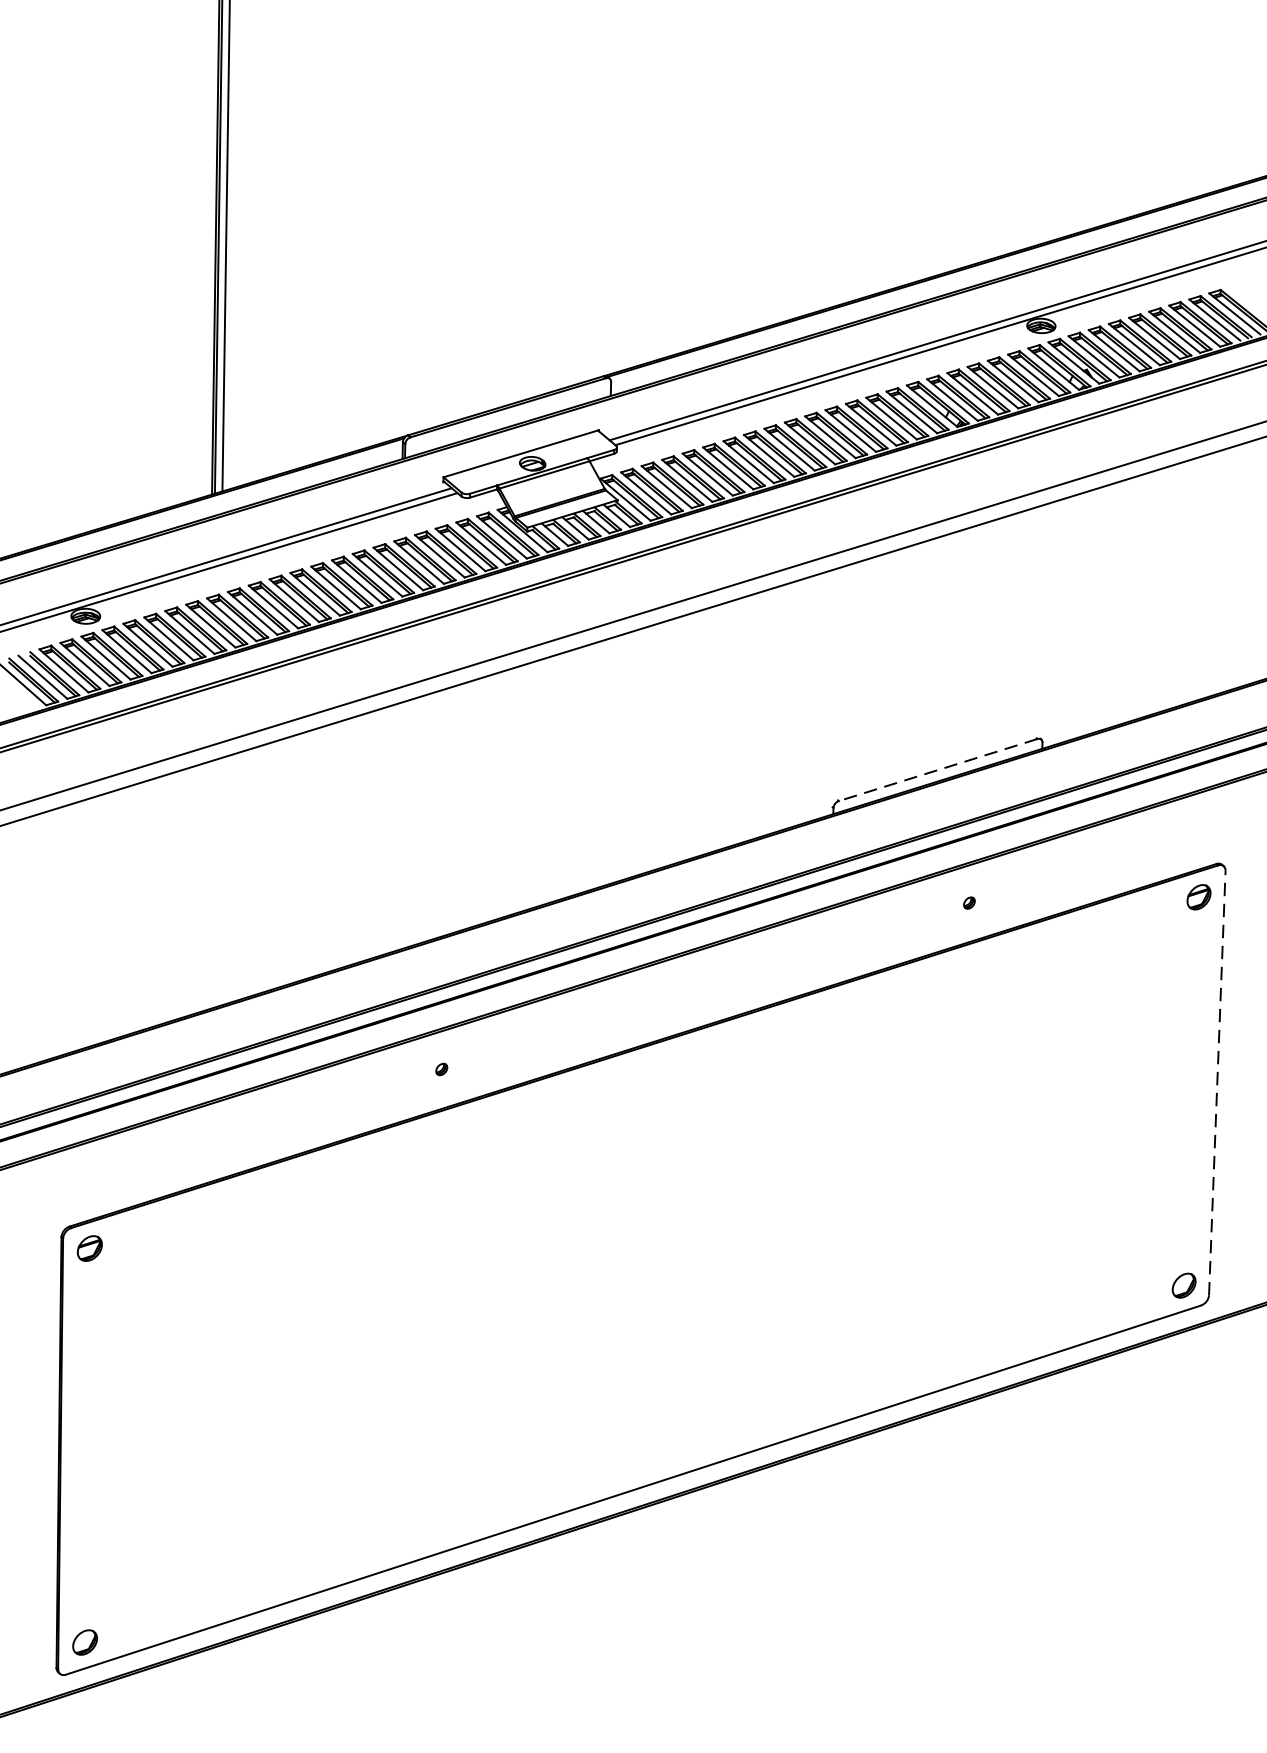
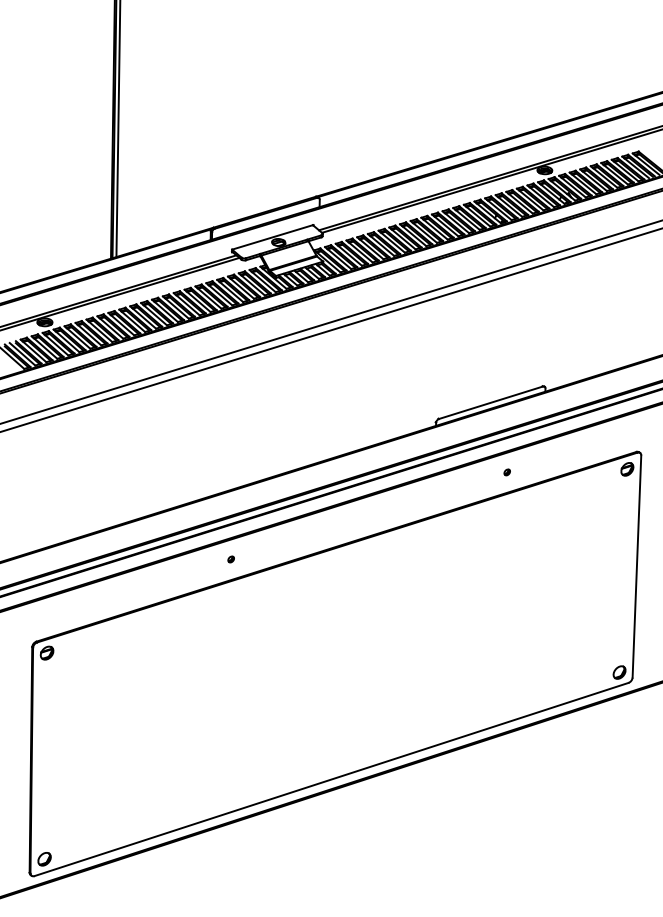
line: (937, 769) -> (490, 402), dashed -> solid
line: (1216, 1082) -> (636, 566), dashed -> solid

